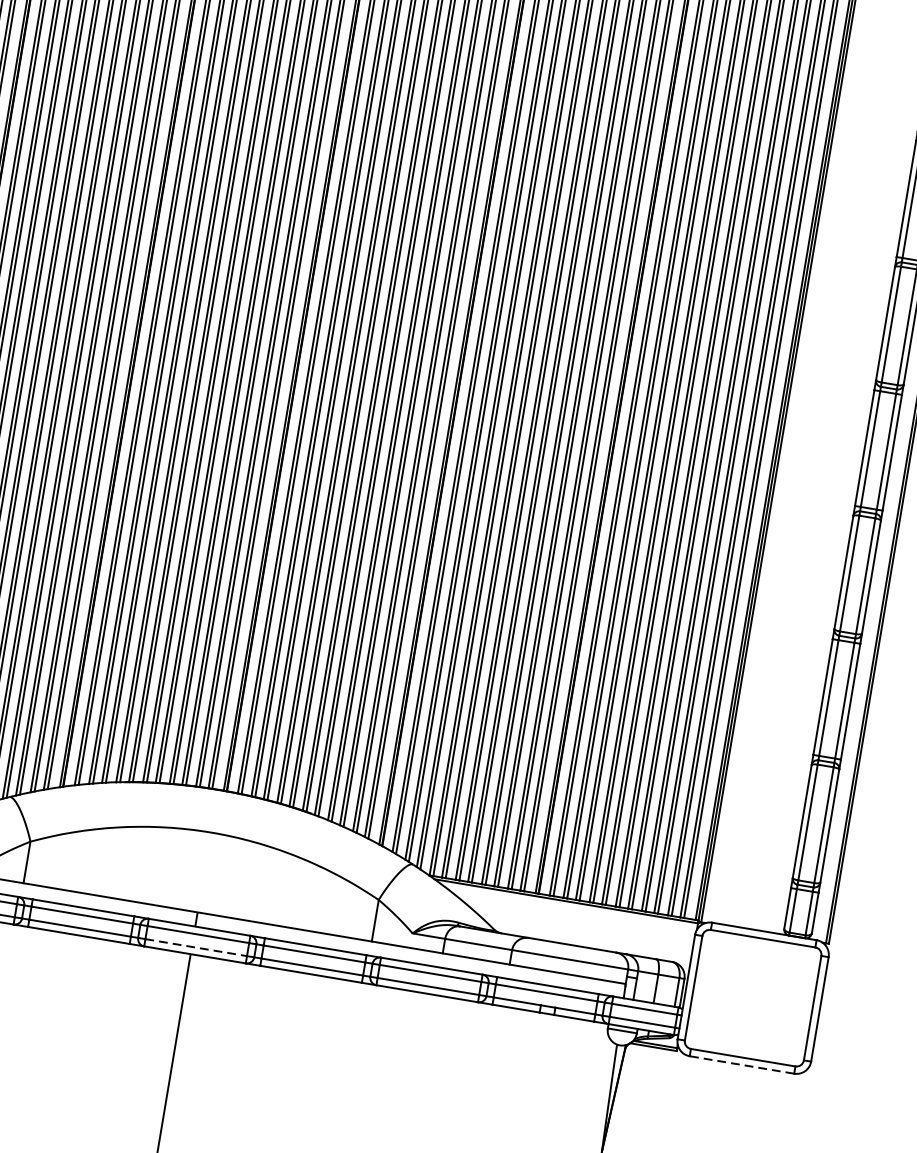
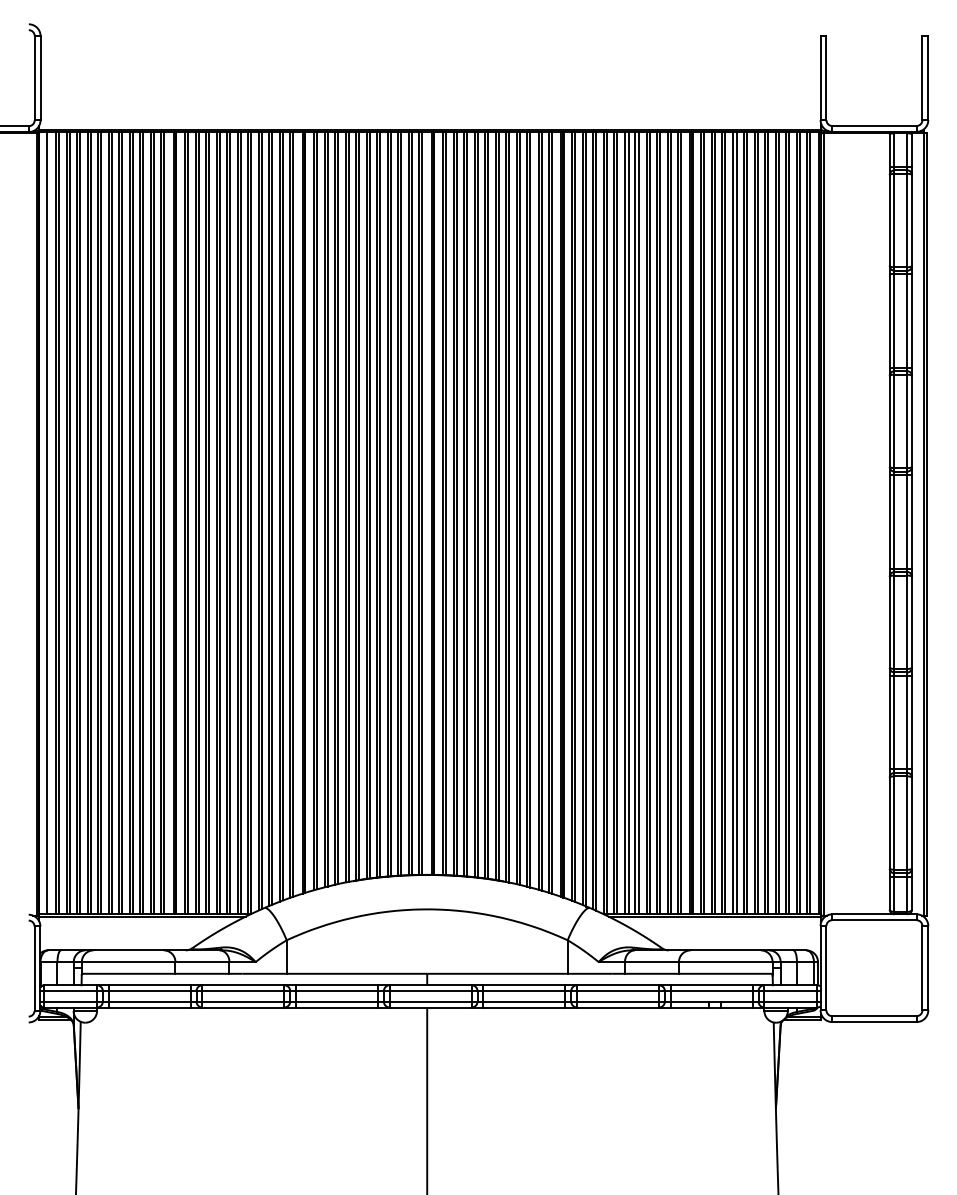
line: (195, 947) -> (430, 1001), dashed -> solid
line: (740, 1065) -> (873, 1022), dashed -> solid

